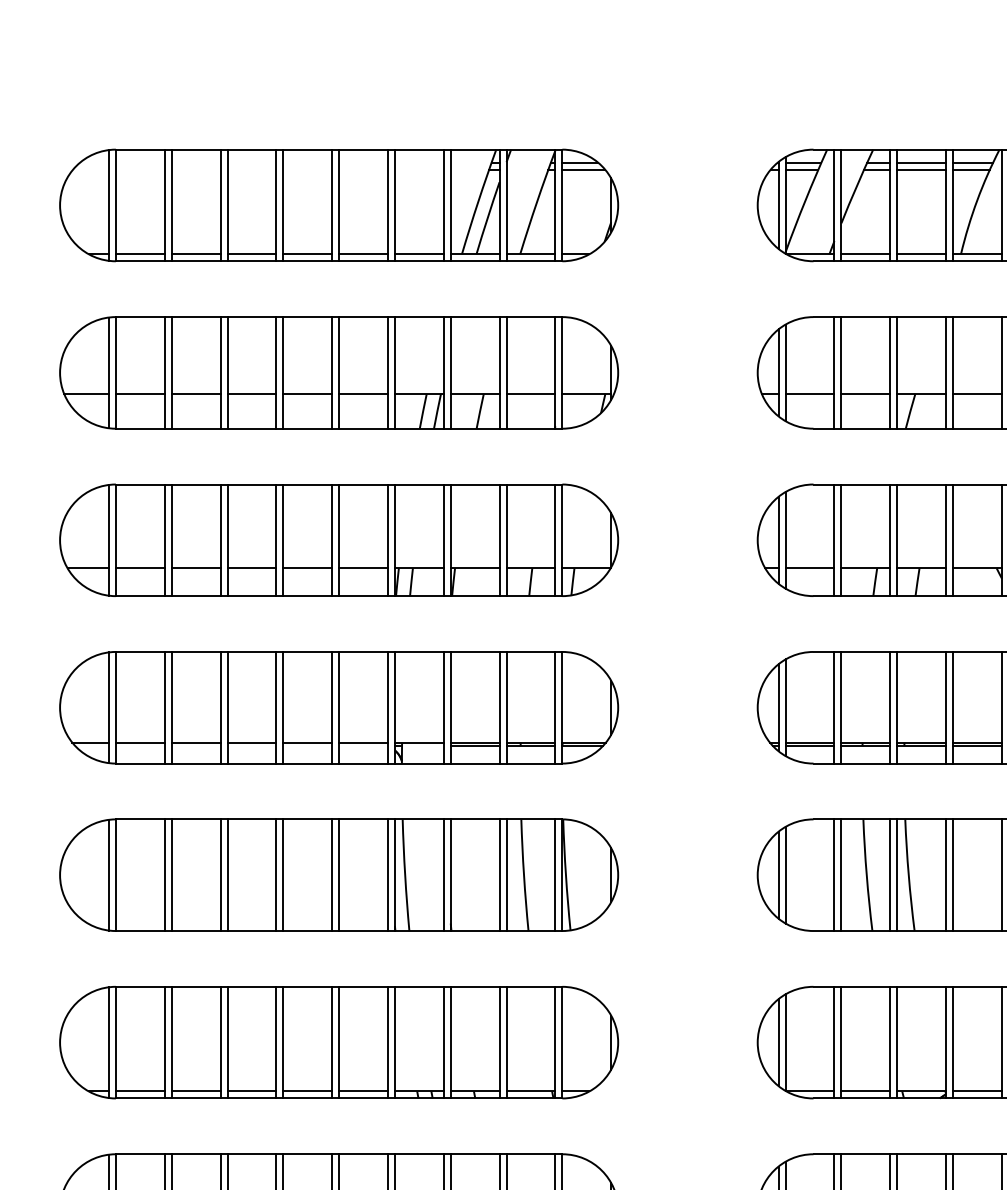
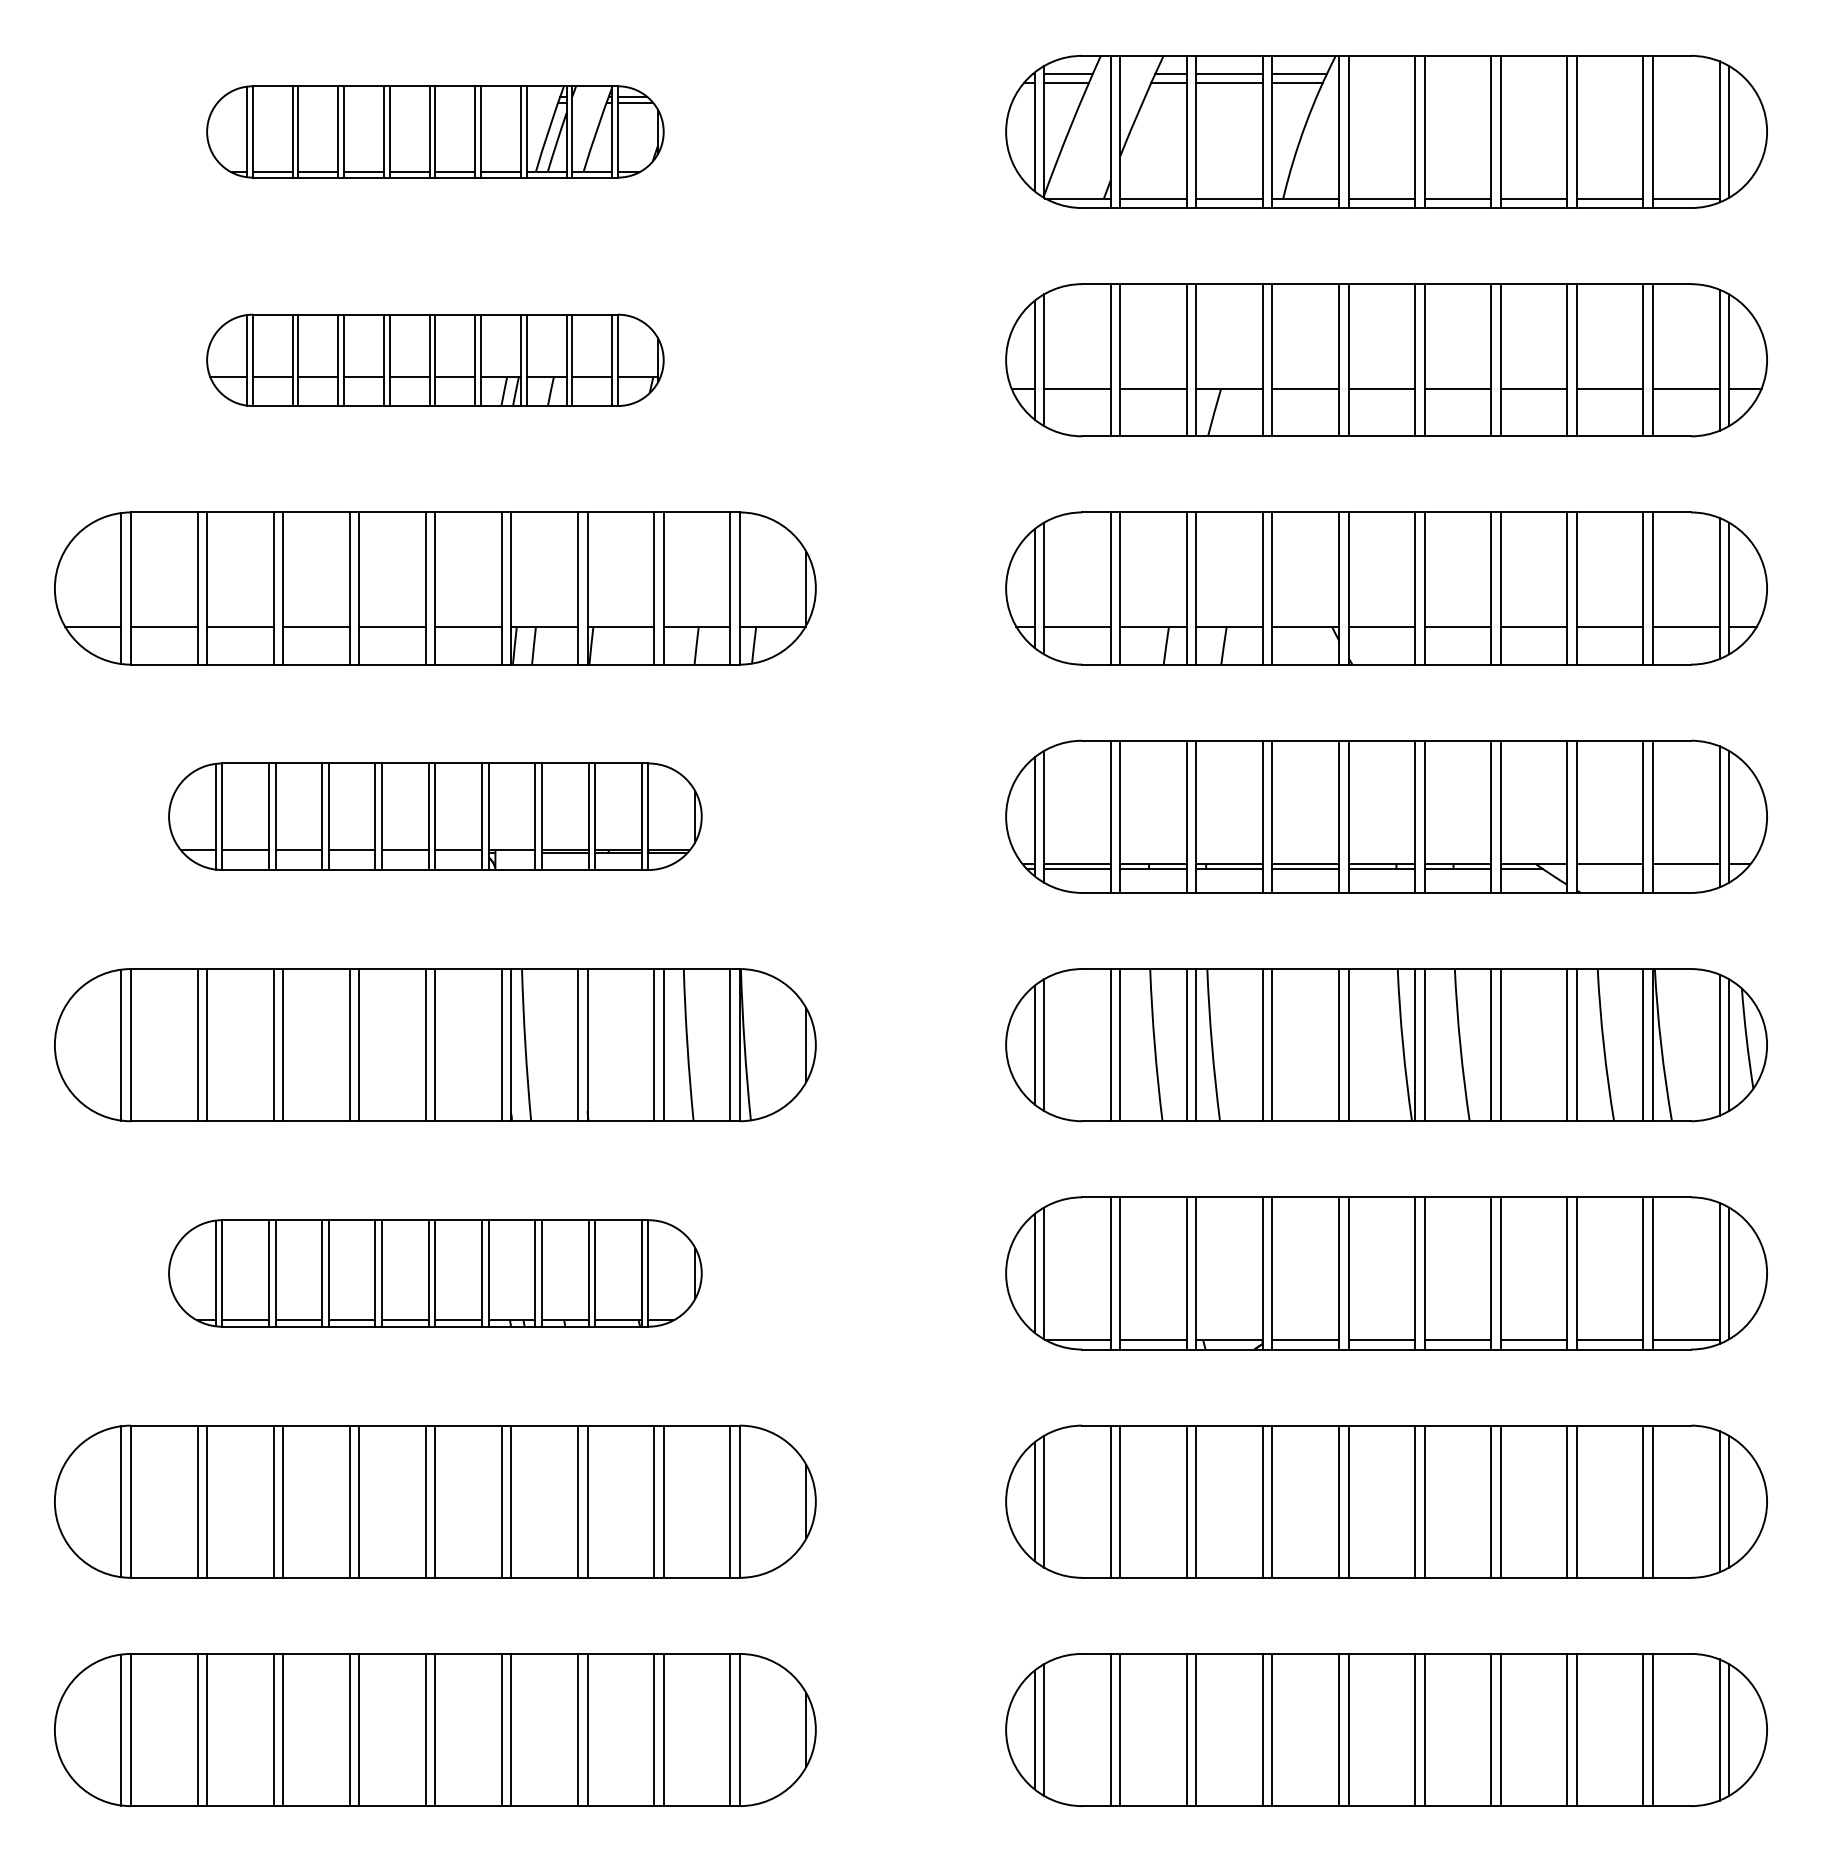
part: (339, 205) -> (435, 131), size x0.6
part: (339, 373) -> (435, 360), size x0.6
part: (339, 707) -> (435, 816), size x0.7
part: (339, 1042) -> (435, 1273), size x0.7

